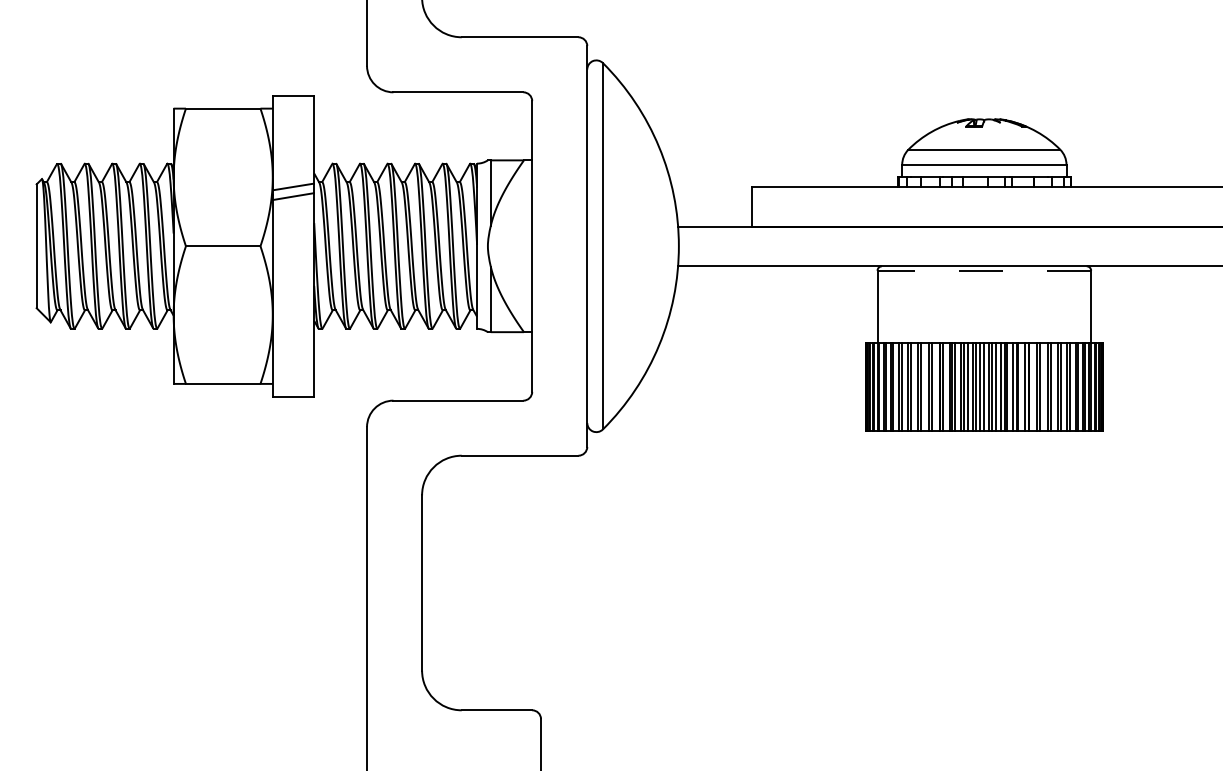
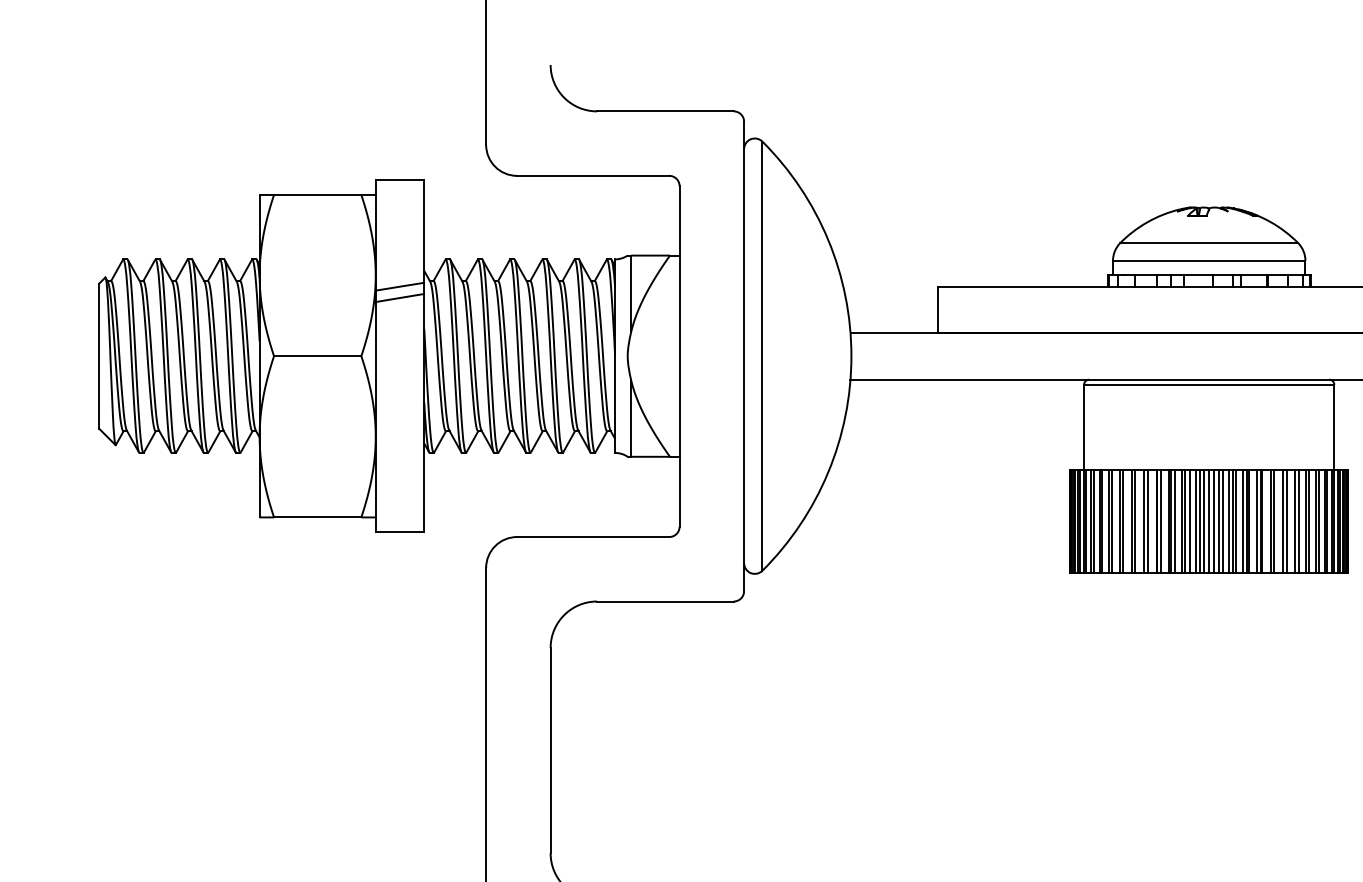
line: (984, 270) -> (1209, 384), dashed -> solid

